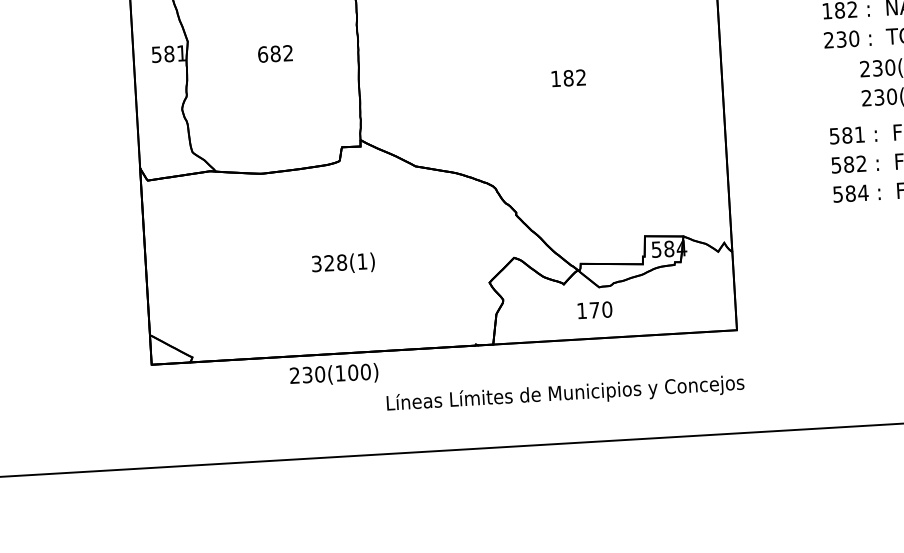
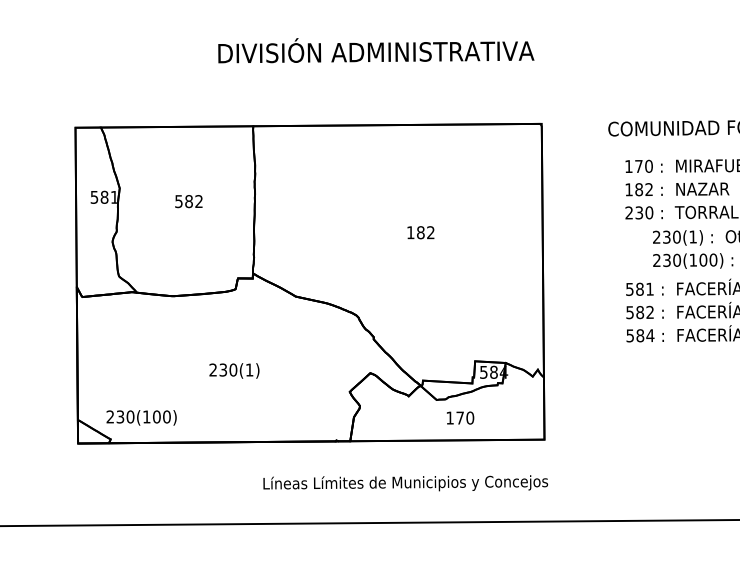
text: (262, 54) -> (178, 201), 682 -> 582
text: (329, 262) -> (223, 369), 328(1) -> 230(1)
text: (594, 309) -> (460, 417), moved
text: (333, 374) -> (141, 417), moved

